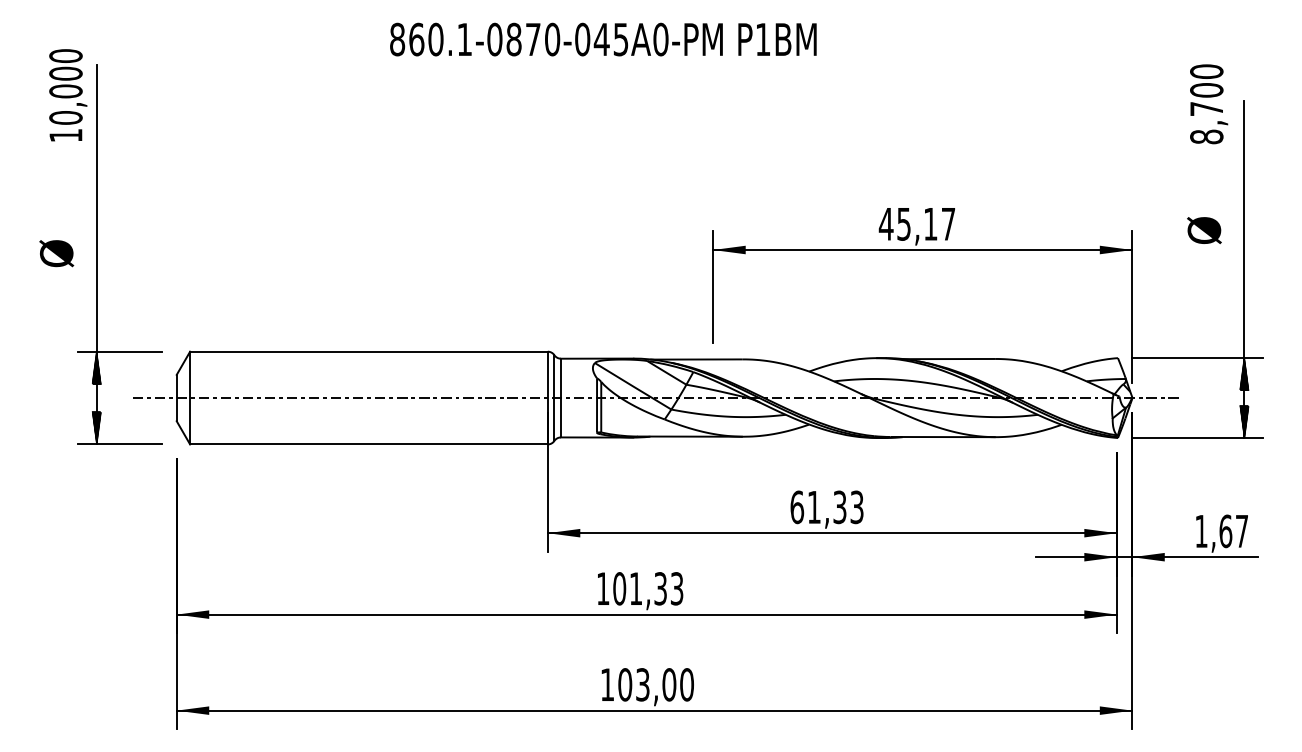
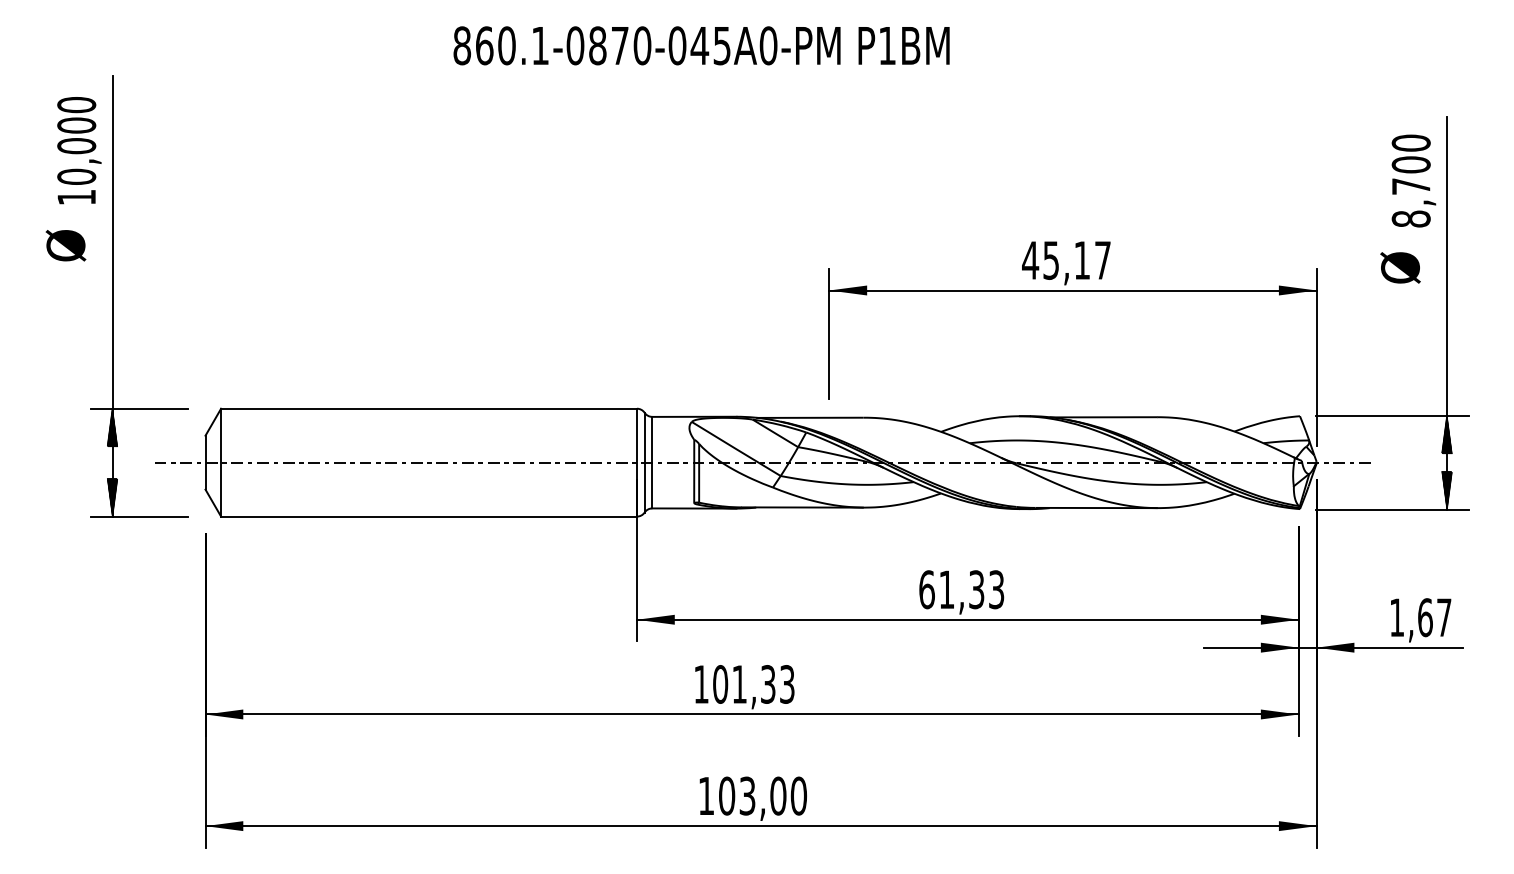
text: (68, 95) -> (79, 150), moved
text: (1208, 103) -> (1413, 180), moved
text: (56, 253) -> (65, 245), moved

